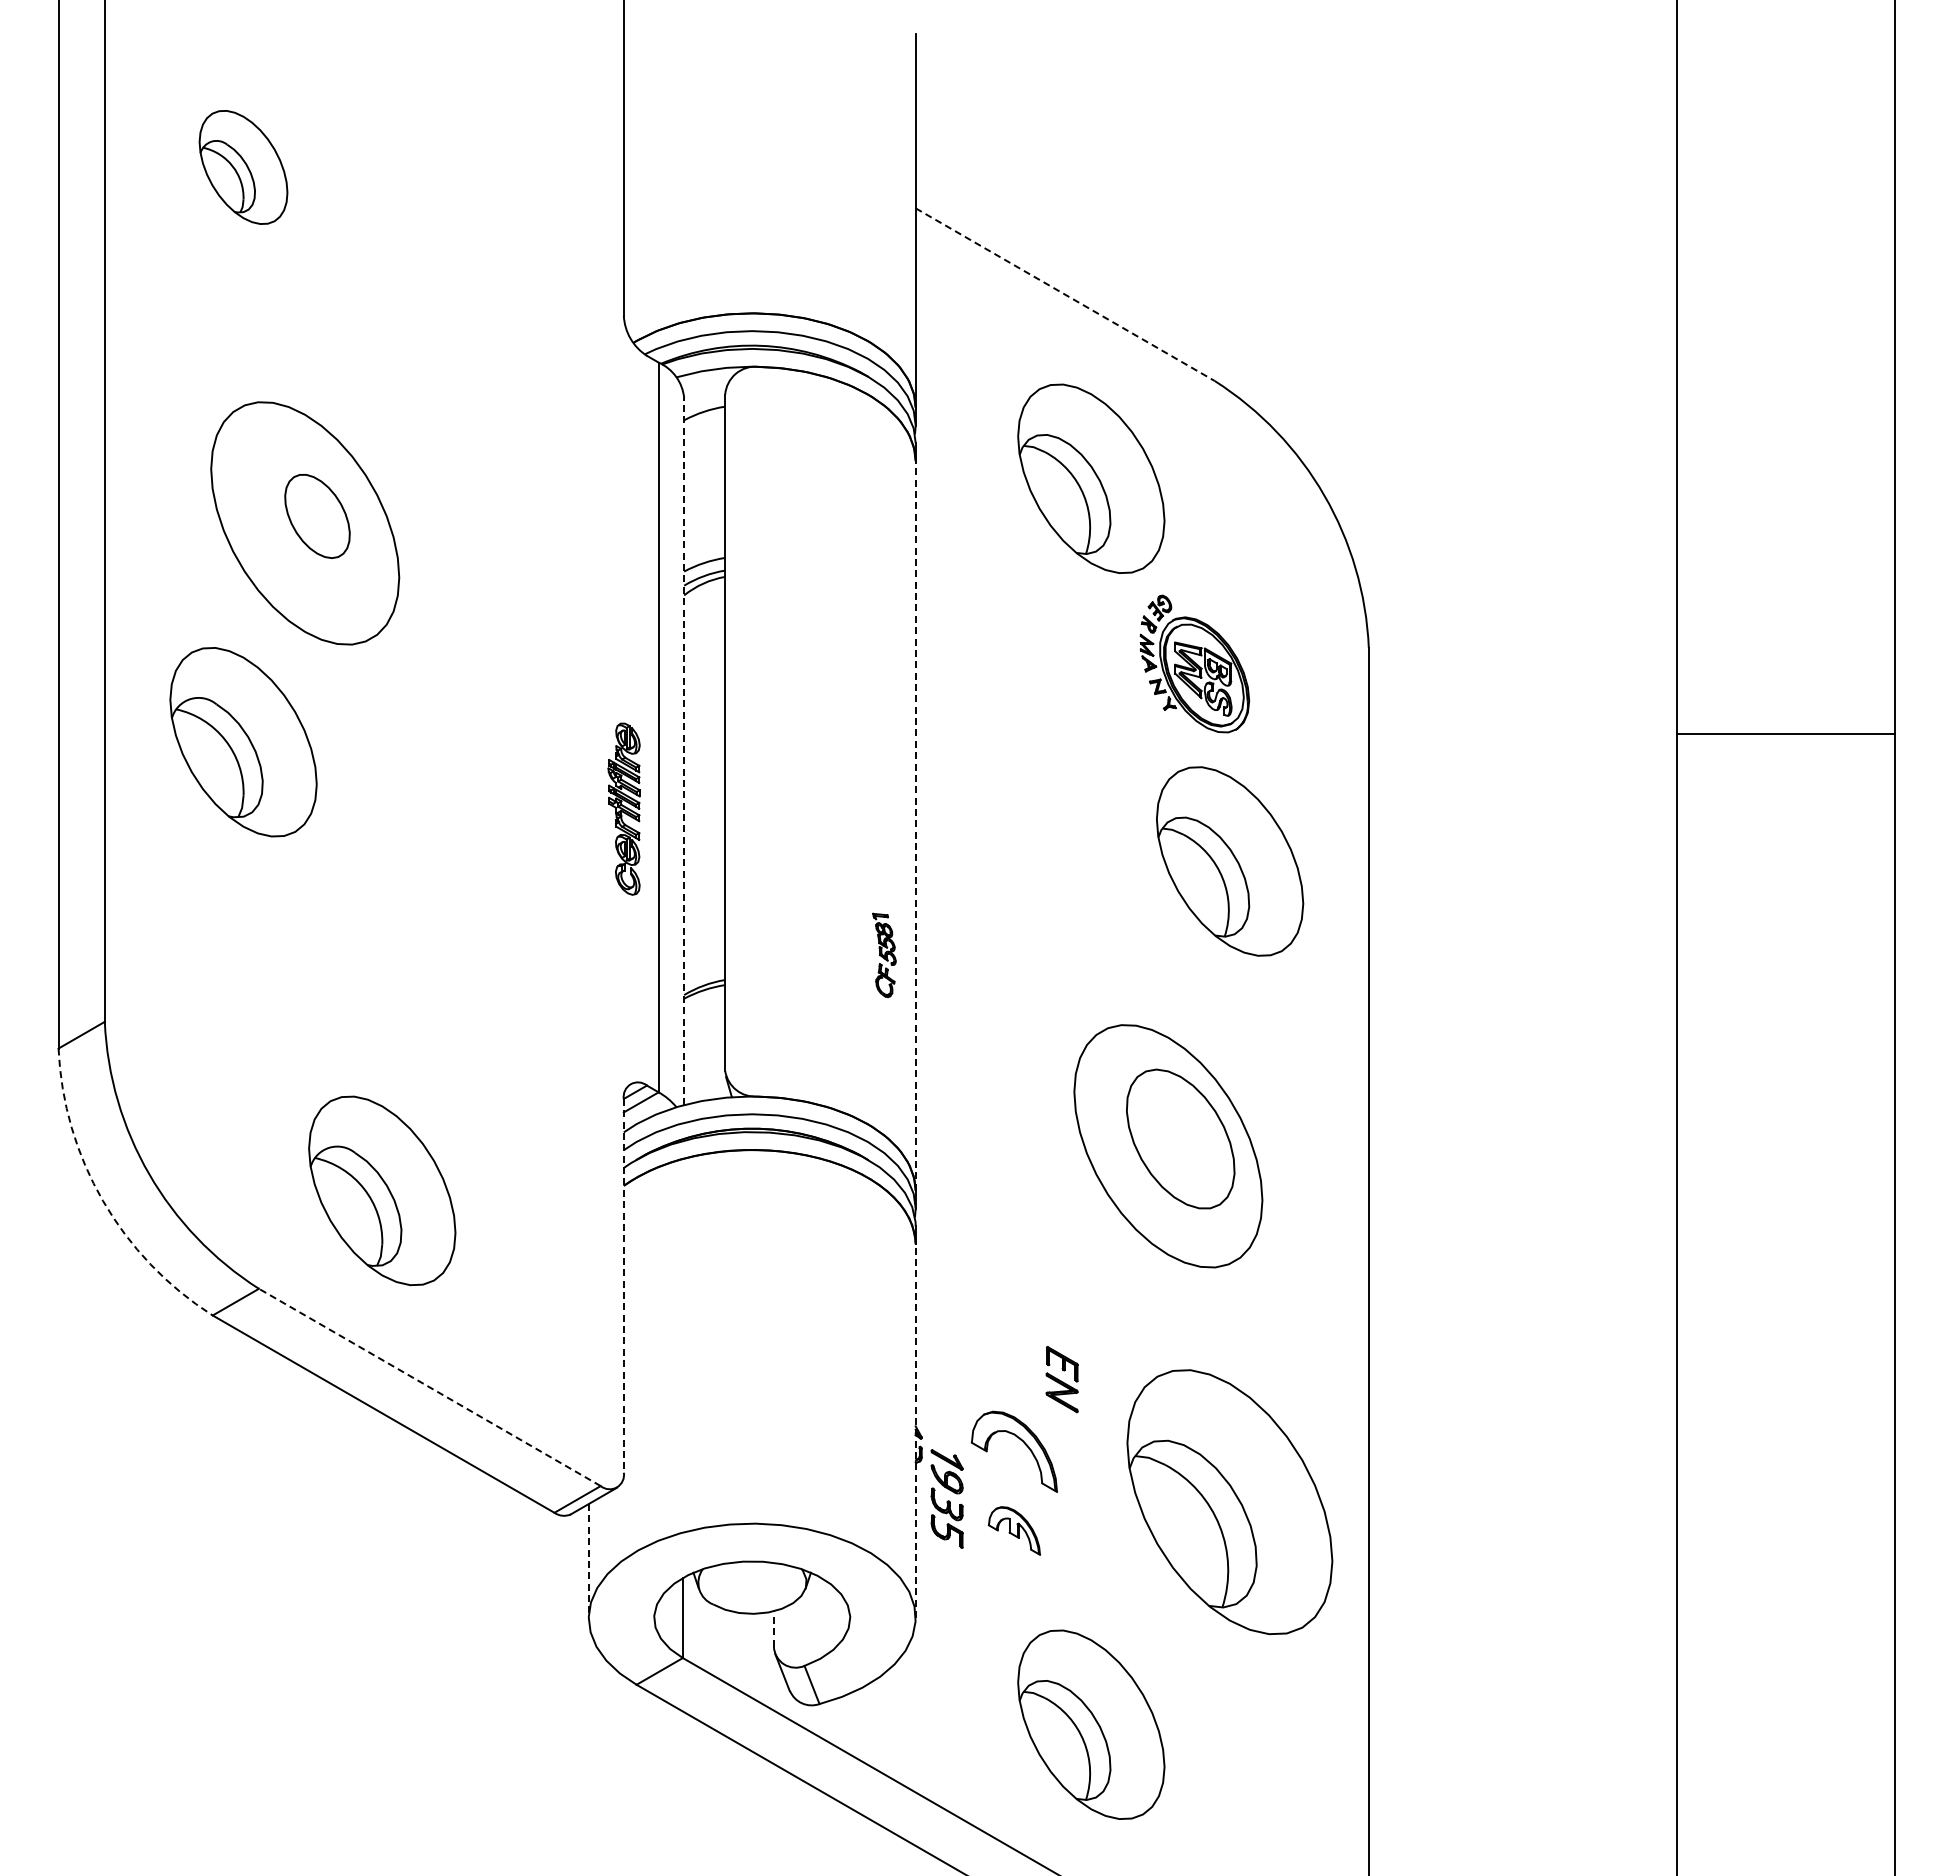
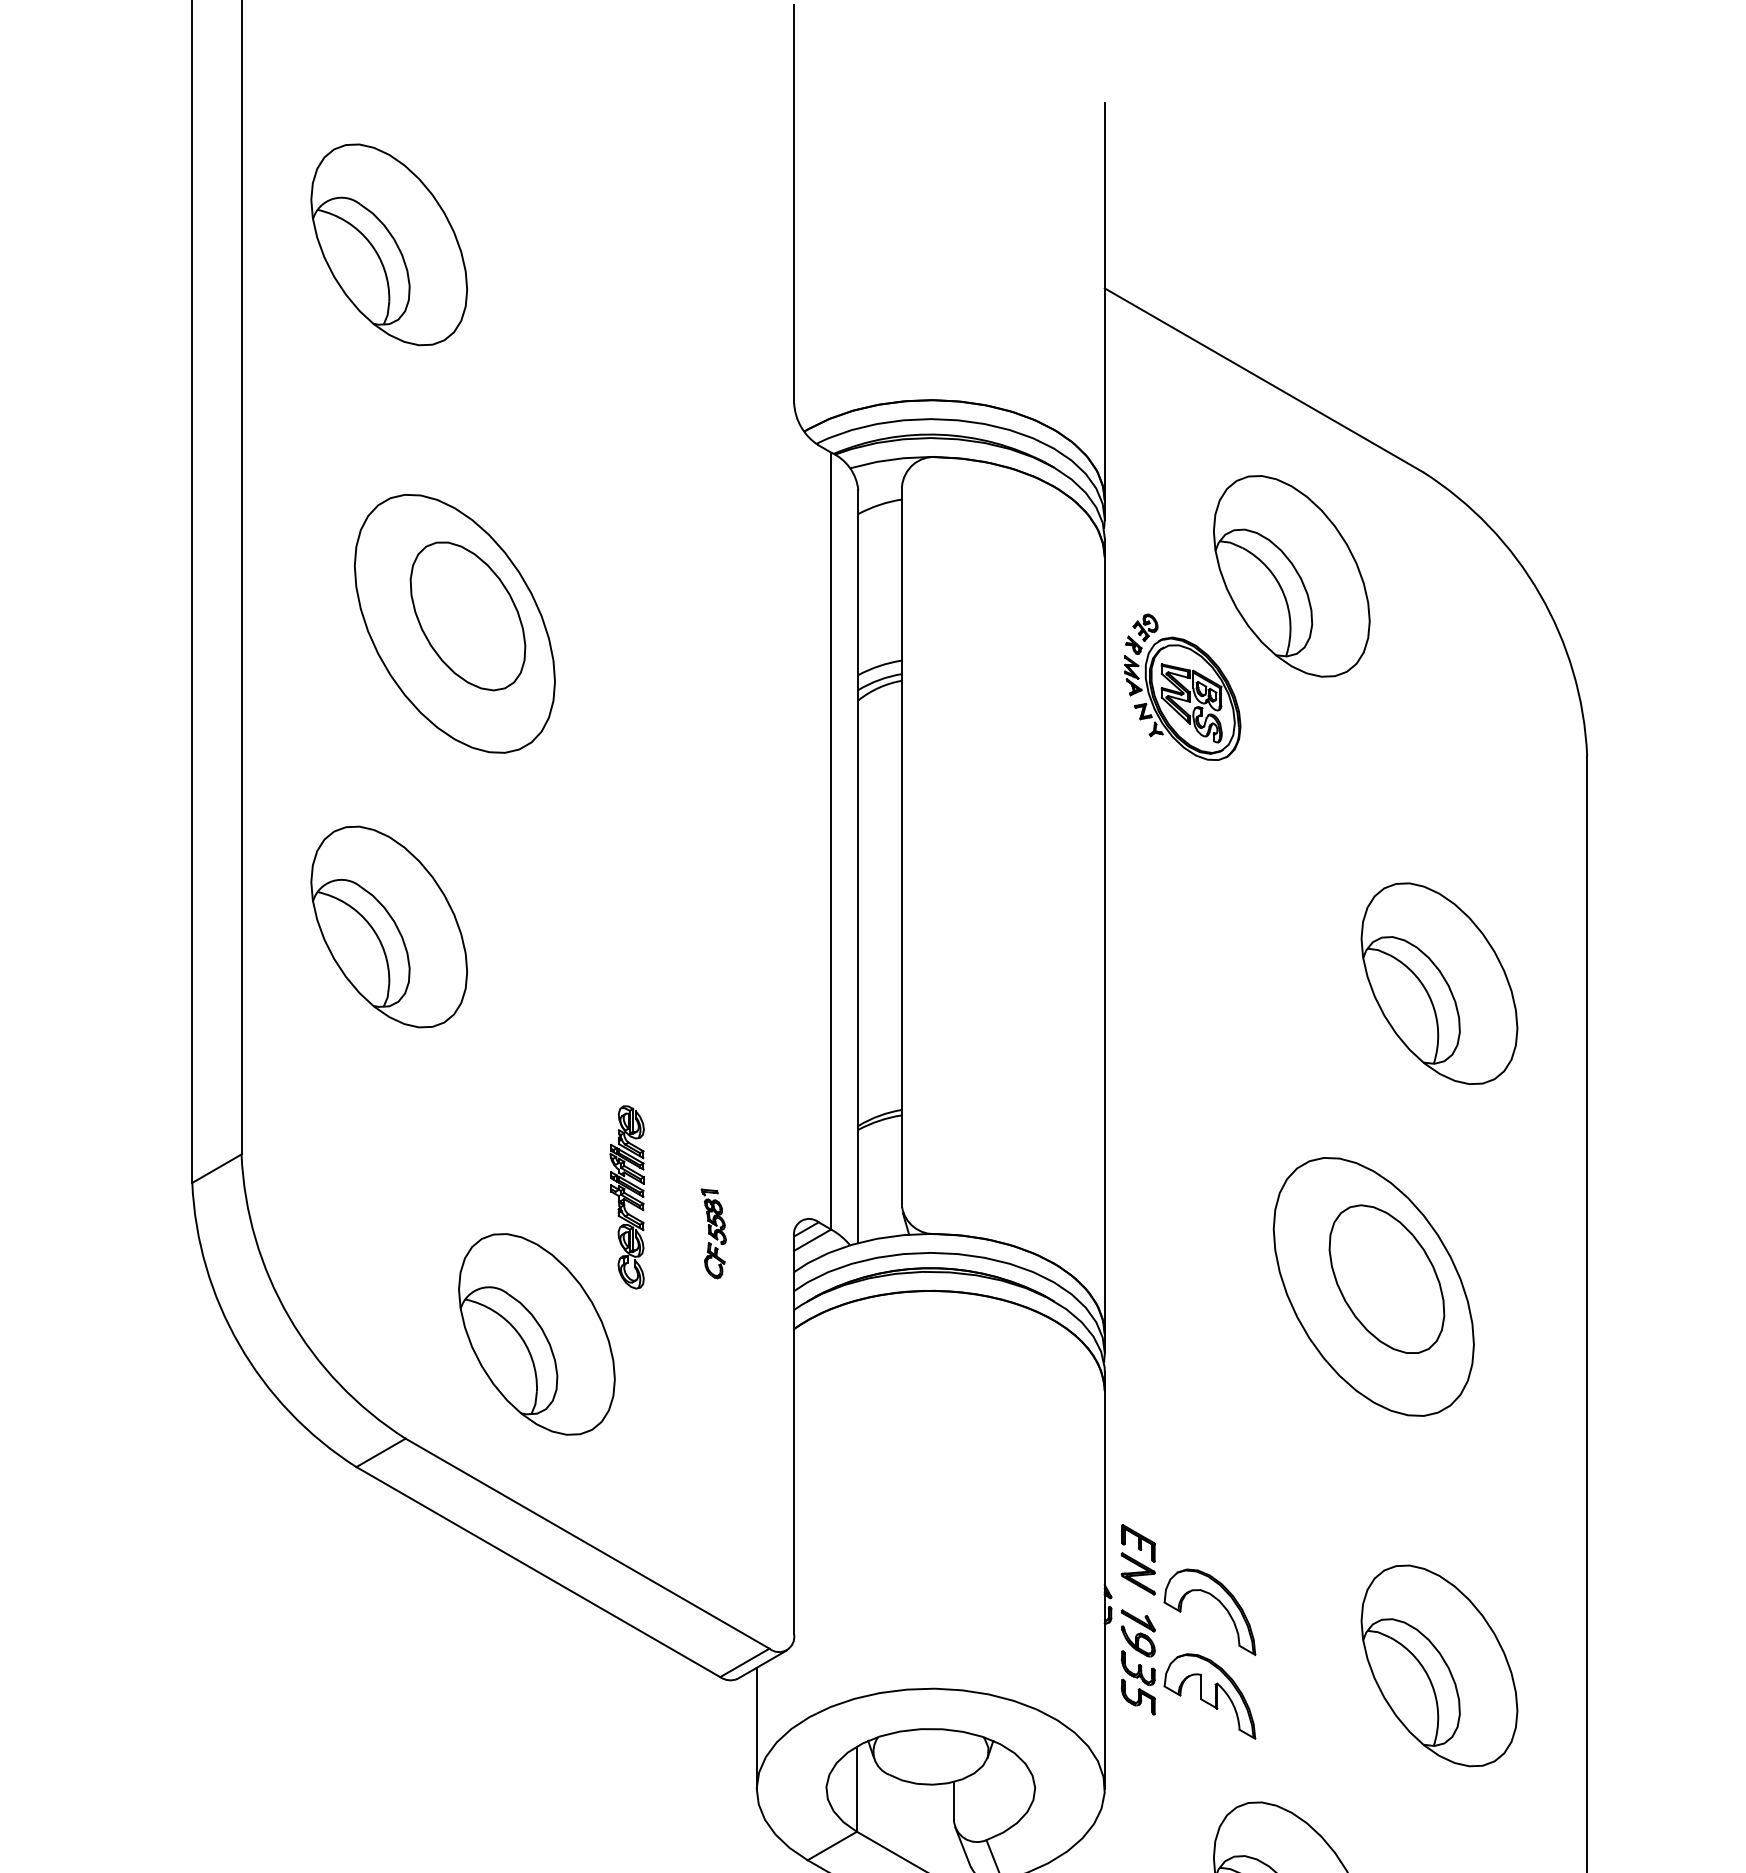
part: (243, 167) -> (389, 244), size x1.67
line: (1065, 294) -> (1264, 380), dashed -> solid
part: (317, 516) -> (467, 616), size x1.67
part: (1194, 663) -> (1182, 686), moved
part: (243, 742) -> (389, 927), moved
line: (684, 751) -> (858, 866), dashed -> solid
part: (623, 808) -> (626, 1196), moved
line: (915, 825) -> (1104, 945), dashed -> solid
part: (884, 955) -> (713, 1233), moved
arc: (102, 1200) -> (239, 1344), dashed -> solid
line: (623, 1285) -> (793, 1435), dashed -> solid
part: (1061, 1379) -> (1137, 1559), moved
line: (429, 1387) -> (587, 1543), dashed -> solid
line: (915, 1431) -> (1104, 1590), dashed -> solid
part: (1230, 1502) -> (1439, 1666), size x0.71
part: (1014, 1530) -> (1209, 1695), size x1.67
line: (588, 1561) -> (756, 1728), dashed -> solid
line: (773, 1628) -> (953, 1800), dashed -> solid

